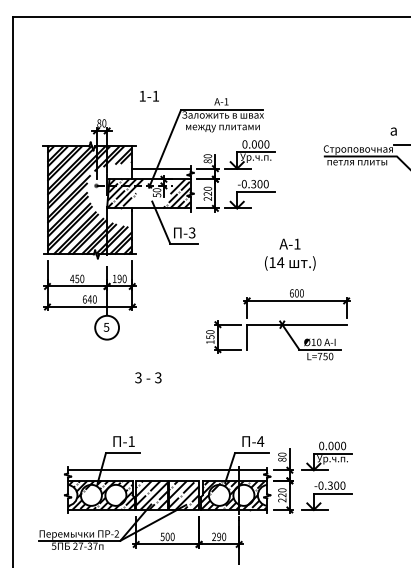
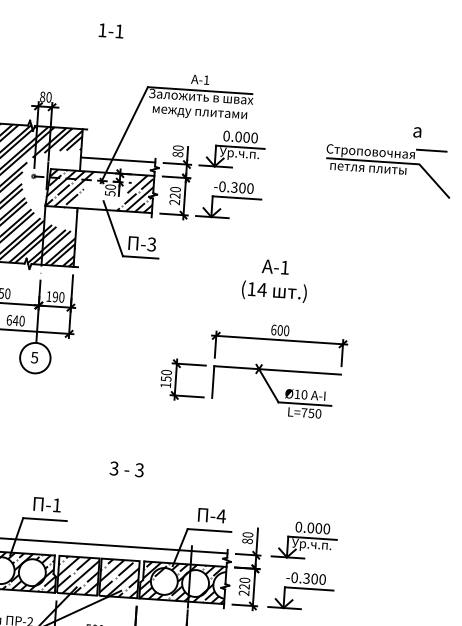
text: (149, 96) -> (111, 31), moved
text: (148, 377) -> (127, 468), moved

